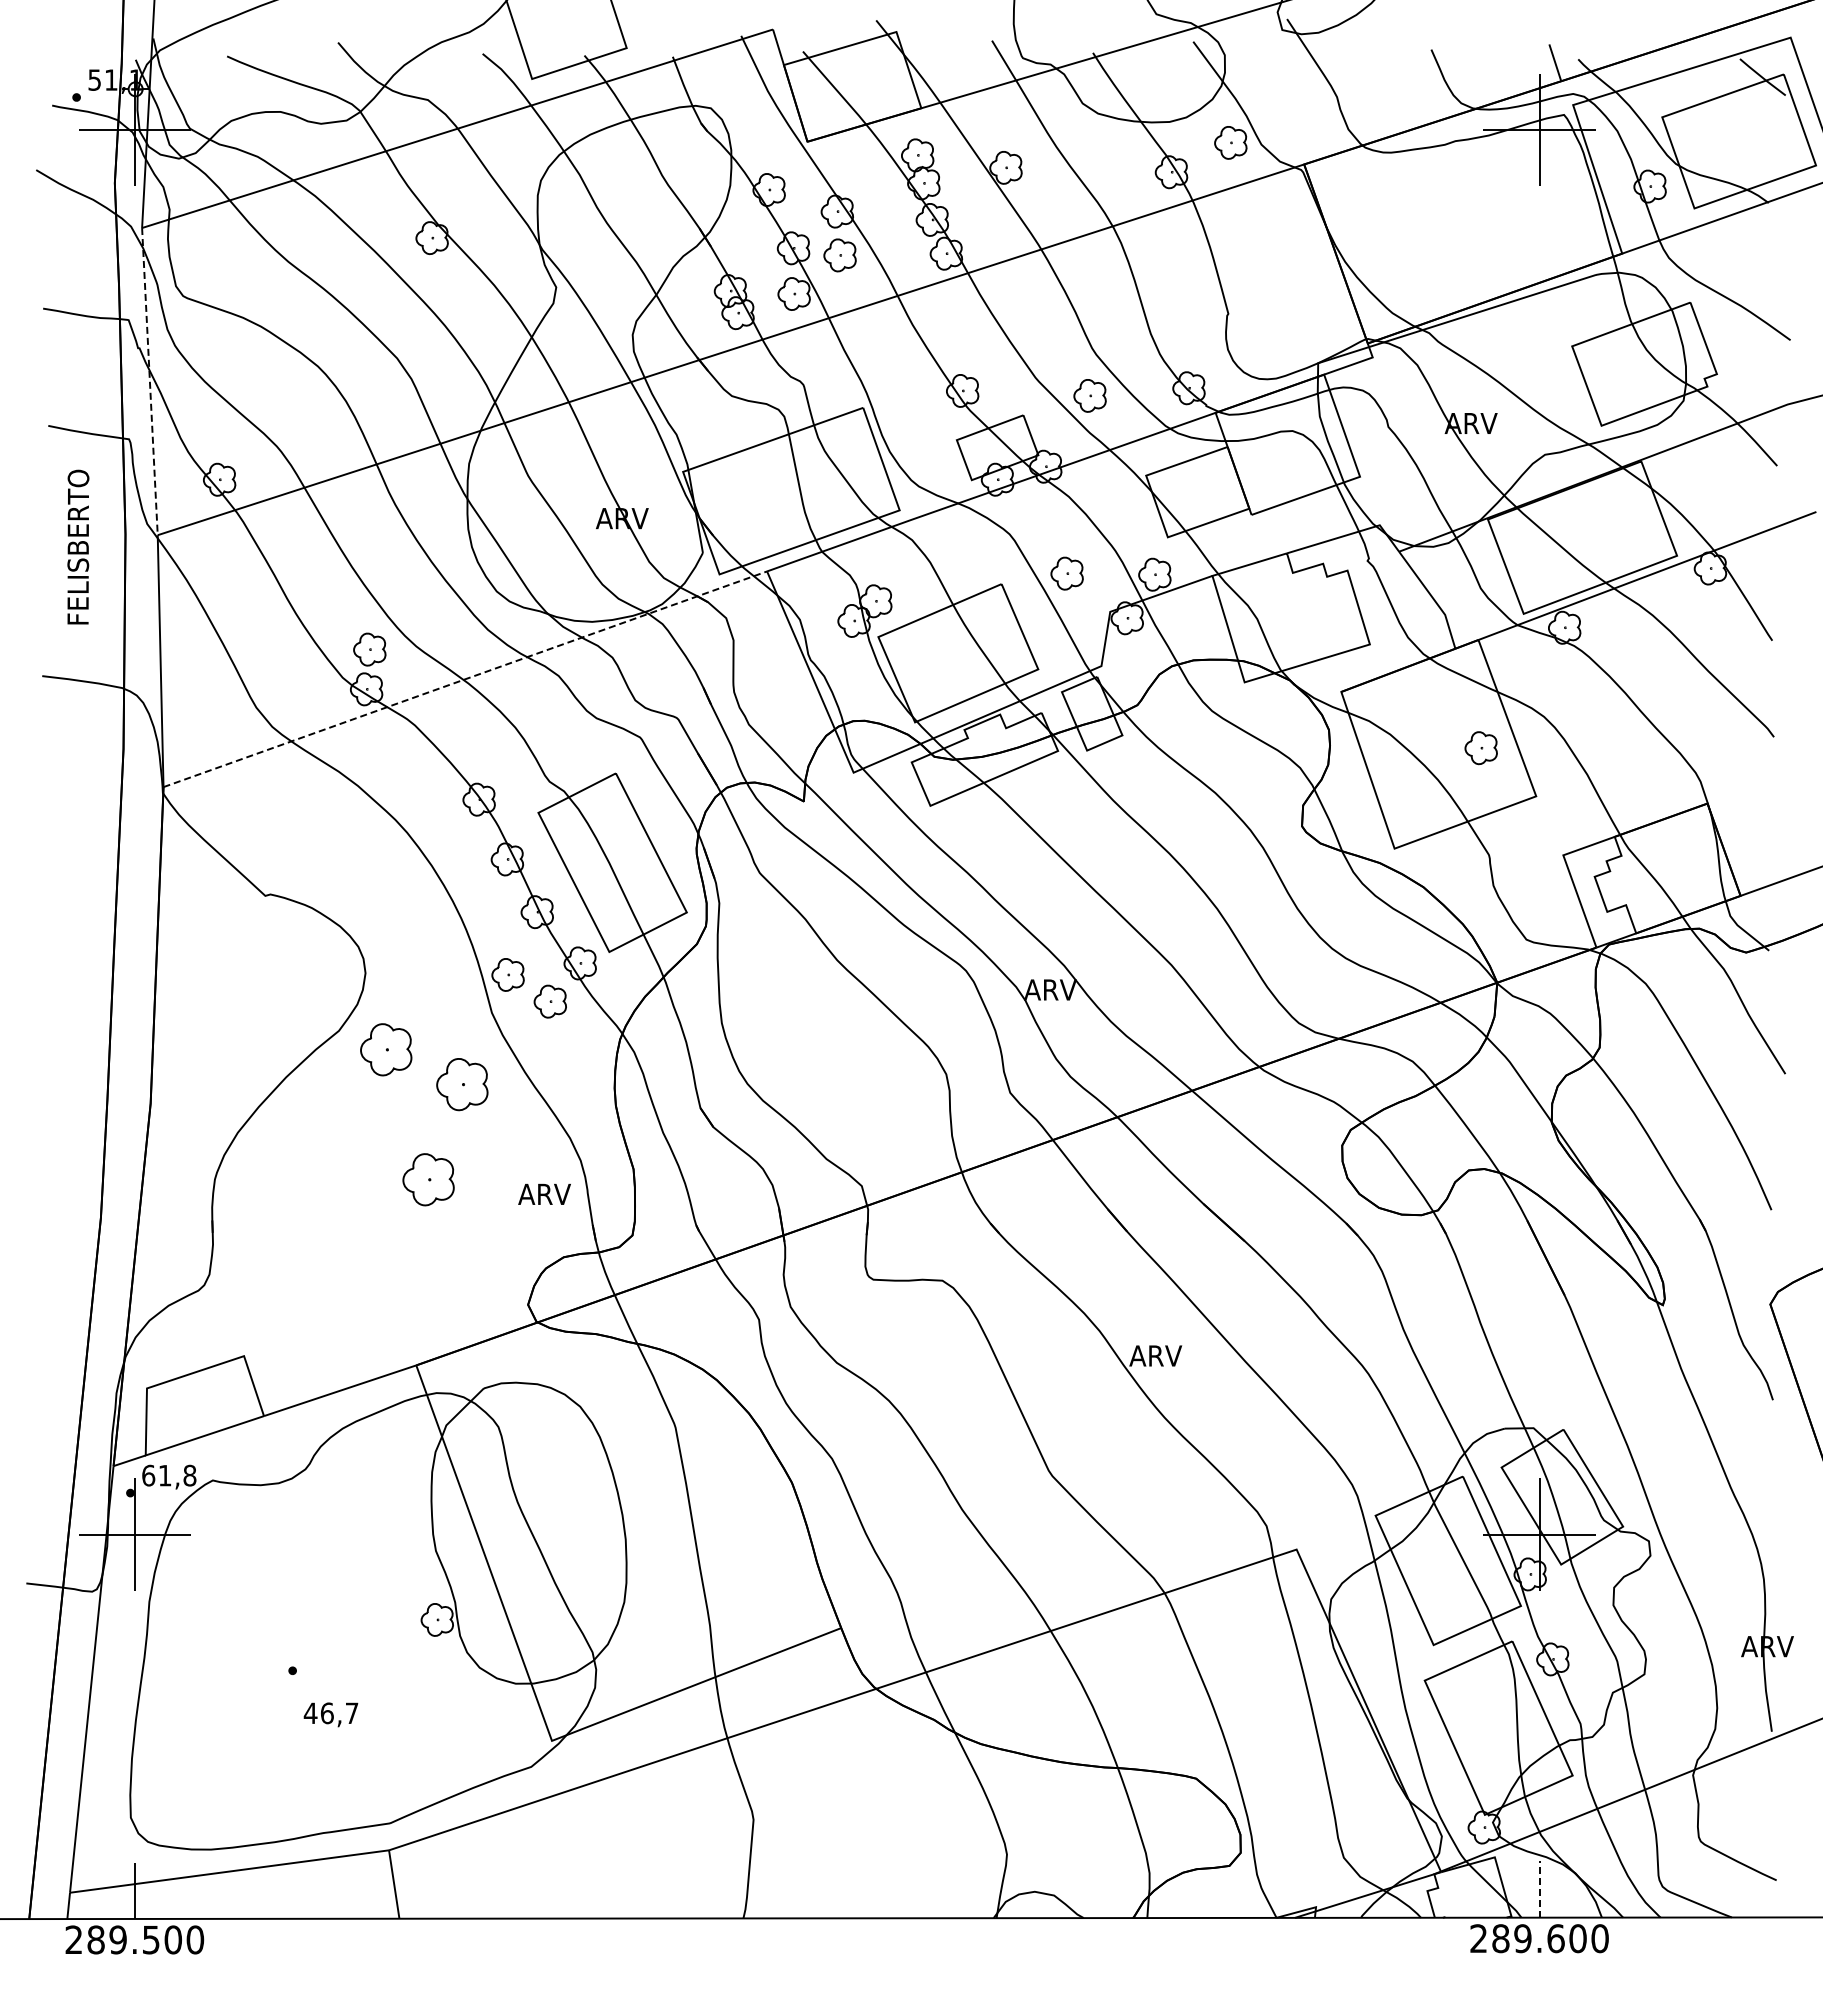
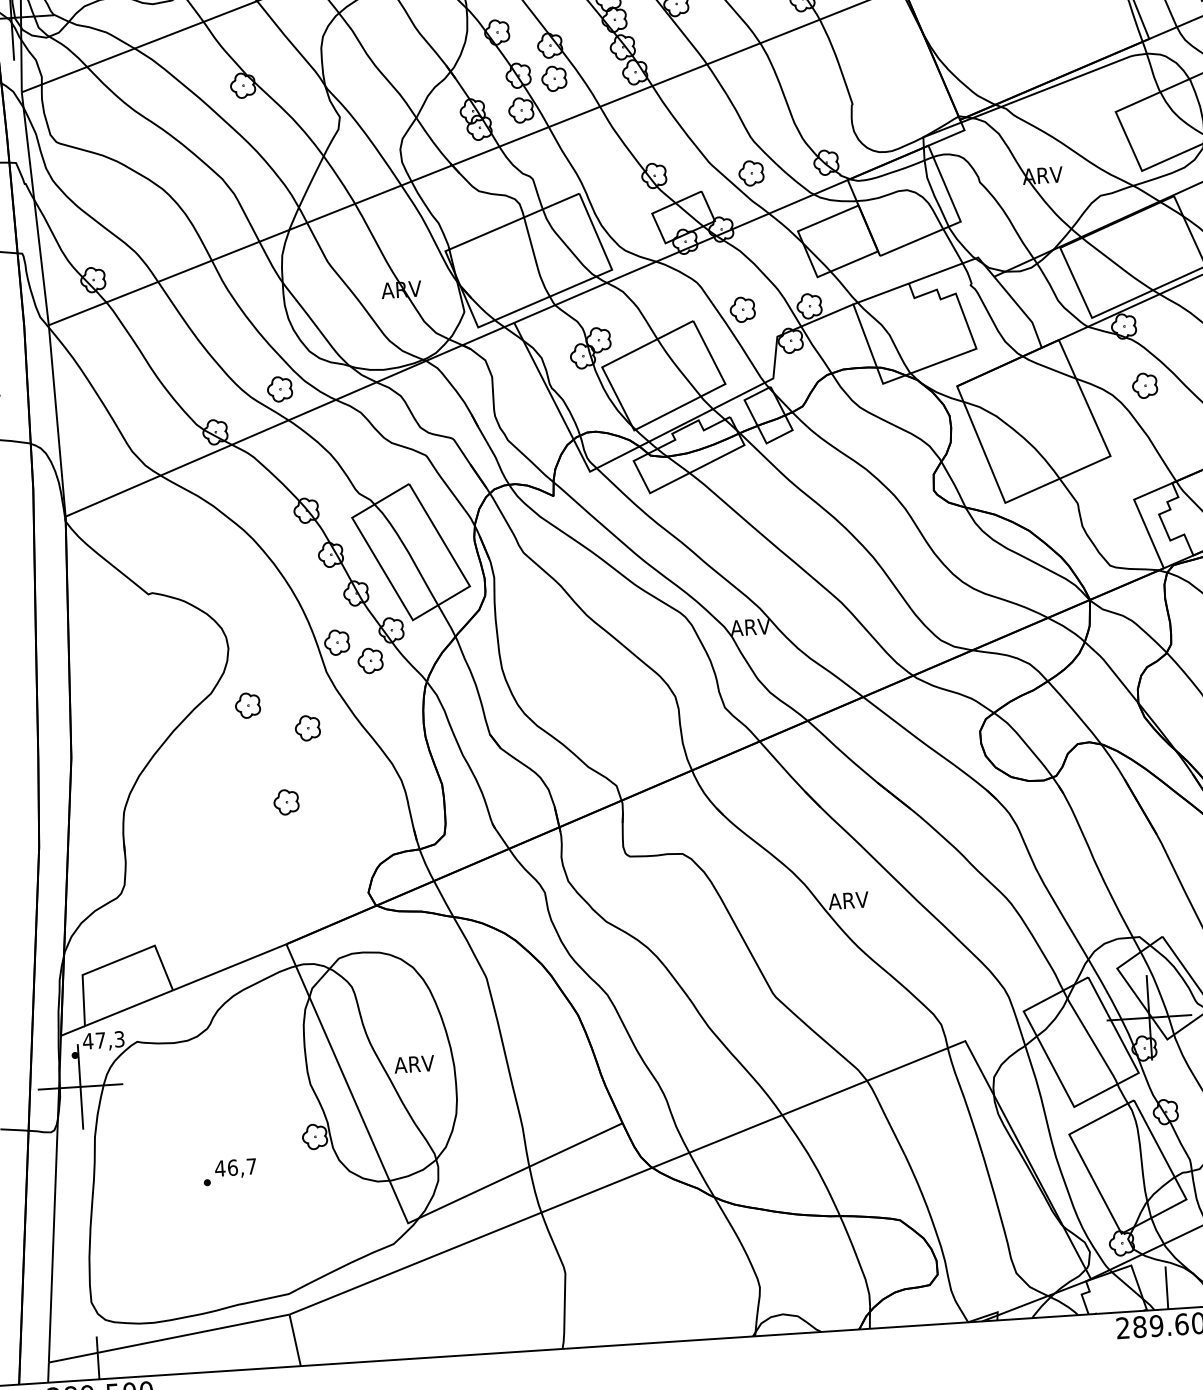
line: (149, 381) -> (34, 208), dashed -> solid
part: (369, 649) -> (279, 389), moved
line: (465, 679) -> (290, 419), dashed -> solid
part: (1480, 748) -> (1144, 386), moved
part: (385, 1049) -> (247, 705), size x0.62
part: (462, 1084) -> (307, 728), size x0.62
part: (427, 1179) -> (285, 802), size x0.62
text: (544, 1194) -> (414, 1064), moved
text: (168, 1475) -> (103, 1040), 61,8 -> 47,3
text: (330, 1714) -> (235, 1168), moved
line: (1539, 1889) -> (1166, 1287), dashed -> solid

